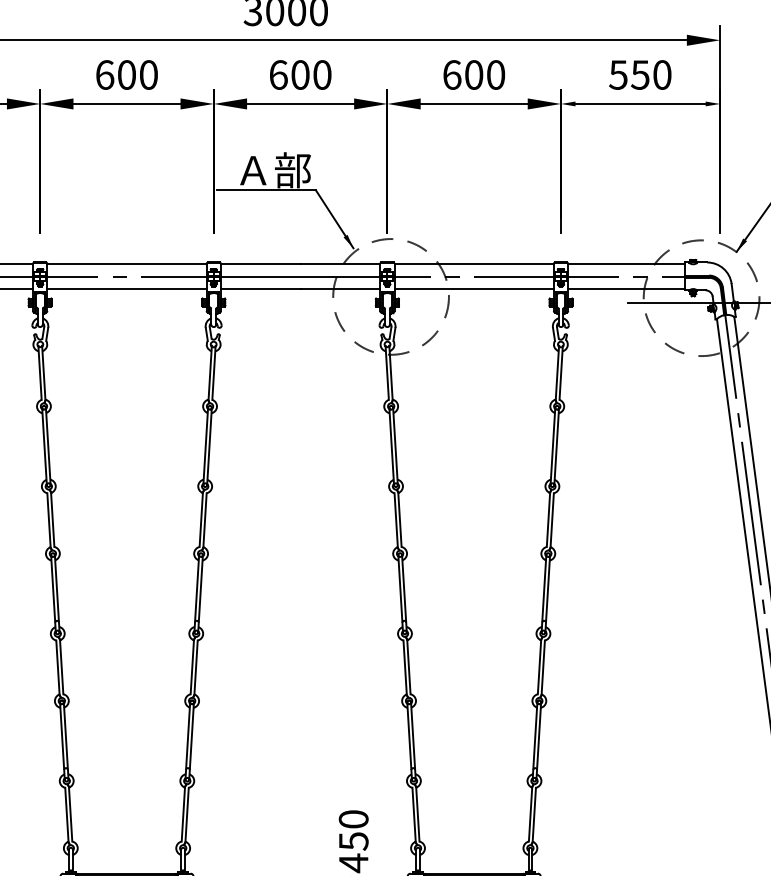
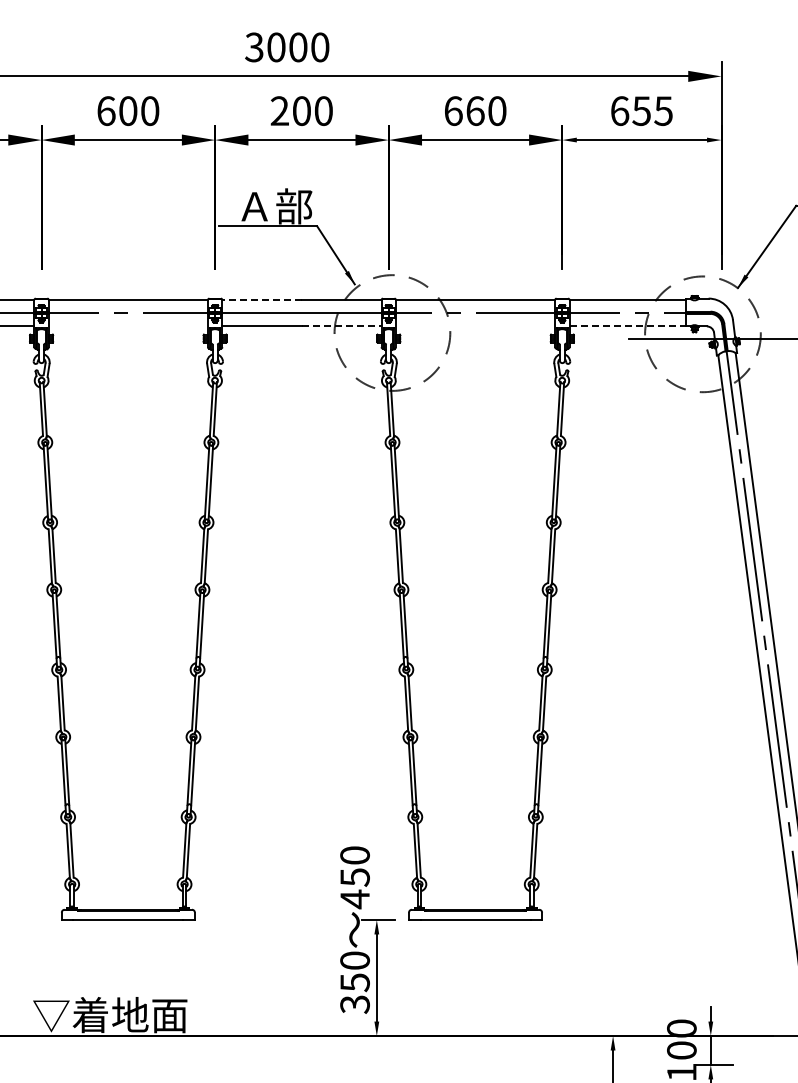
text: (474, 74) -> (475, 110), 600 -> 660
text: (640, 74) -> (641, 110), 550 -> 655
text: (278, 75) -> (279, 111), 600 -> 200
line: (261, 263) -> (262, 299), solid -> dashed
line: (126, 289) -> (127, 325), removed
line: (340, 289) -> (341, 325), solid -> dashed
line: (474, 289) -> (475, 325), removed
line: (627, 289) -> (628, 325), solid -> dashed

